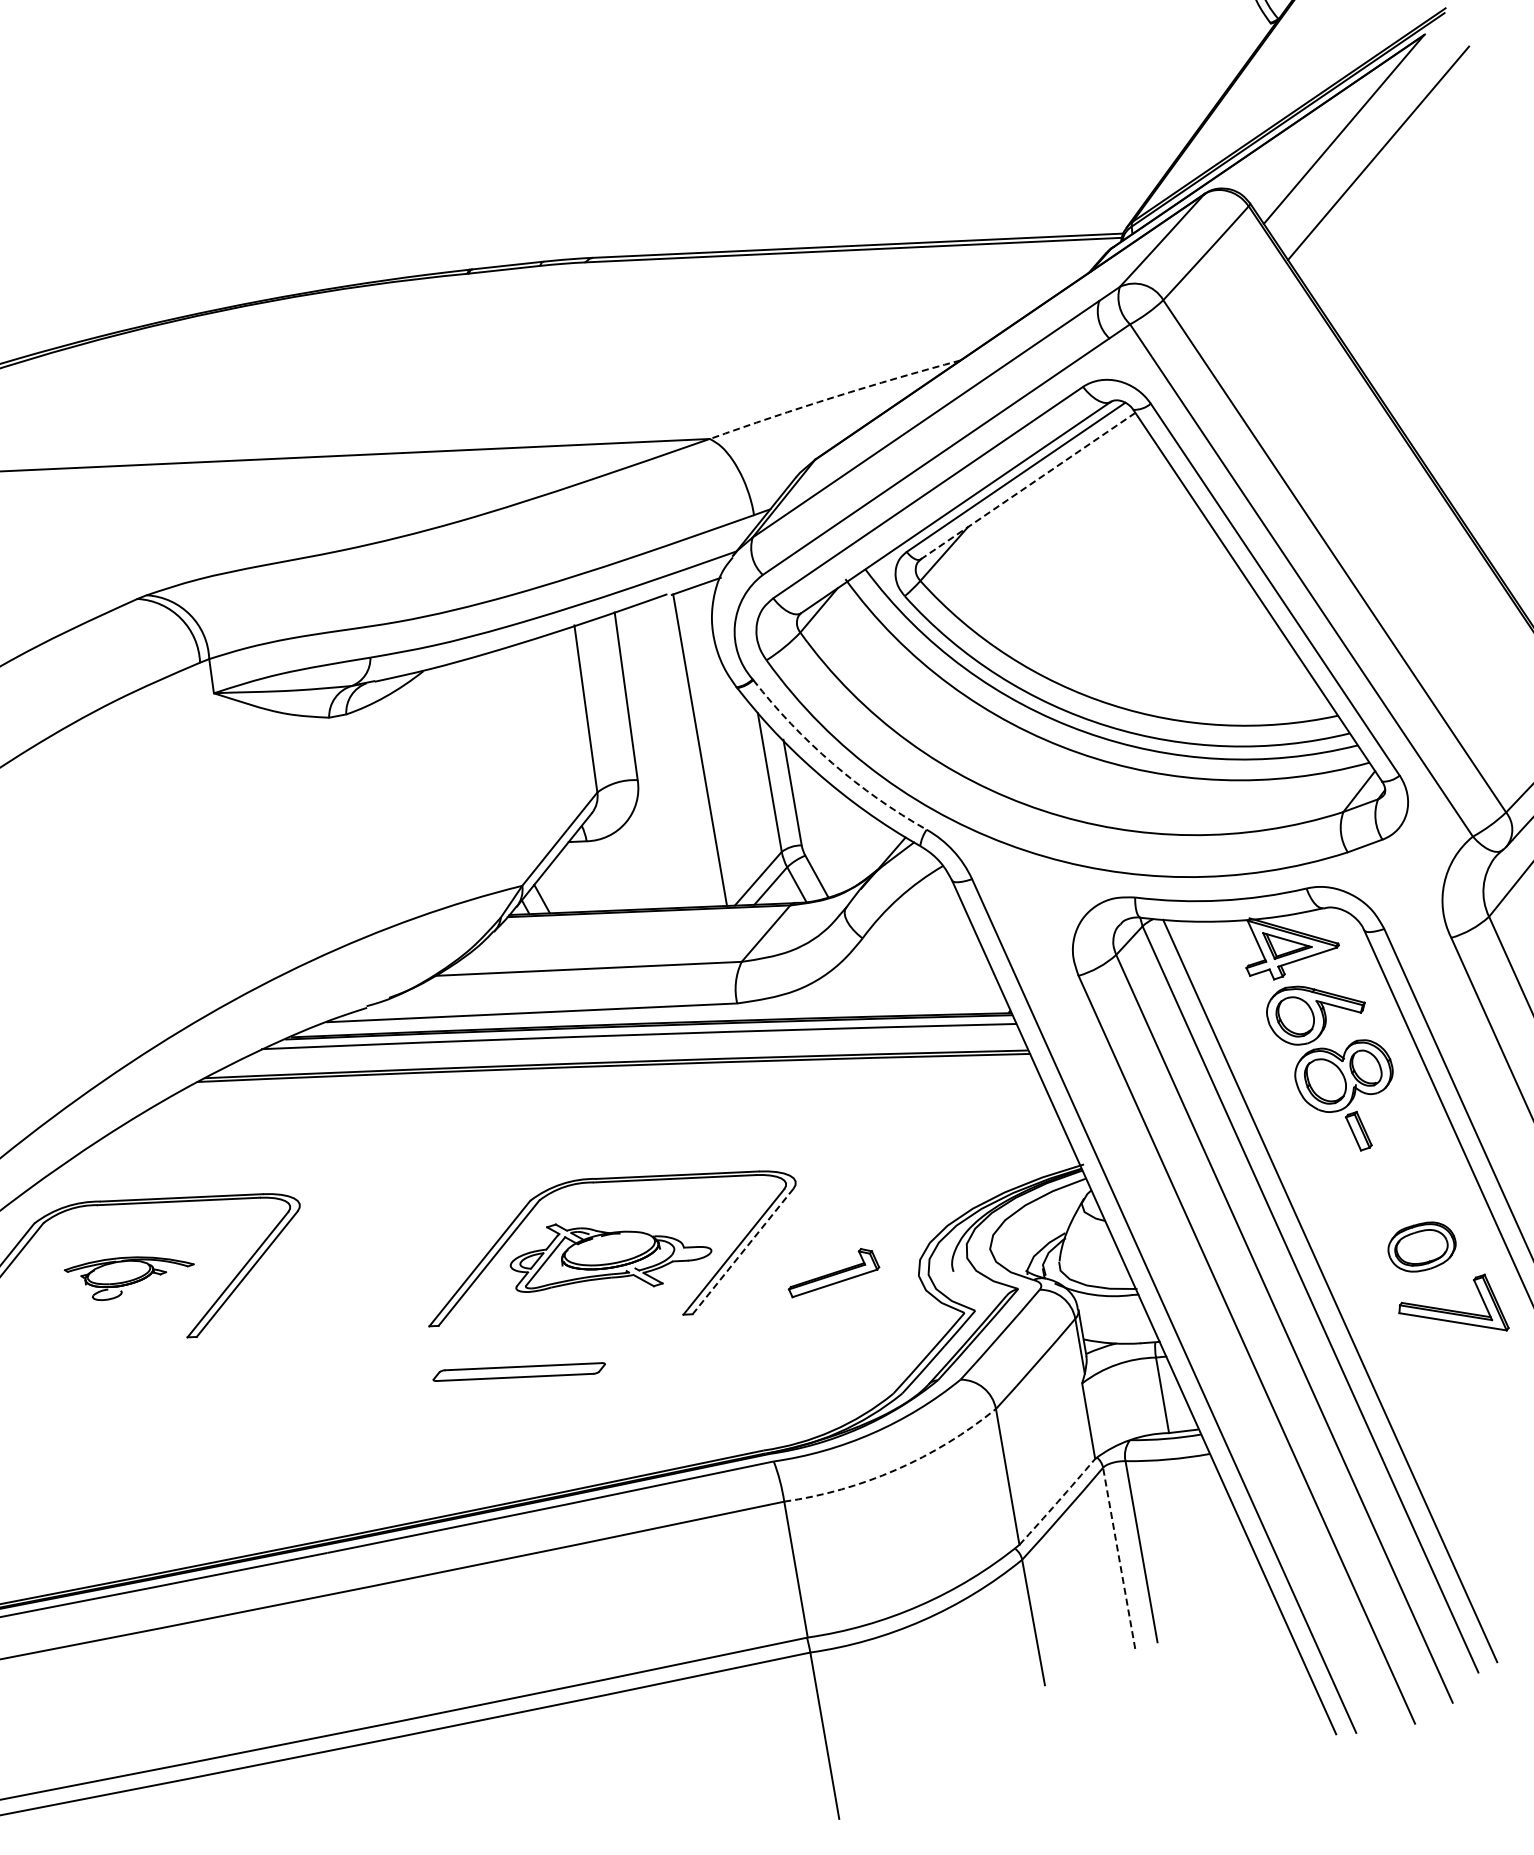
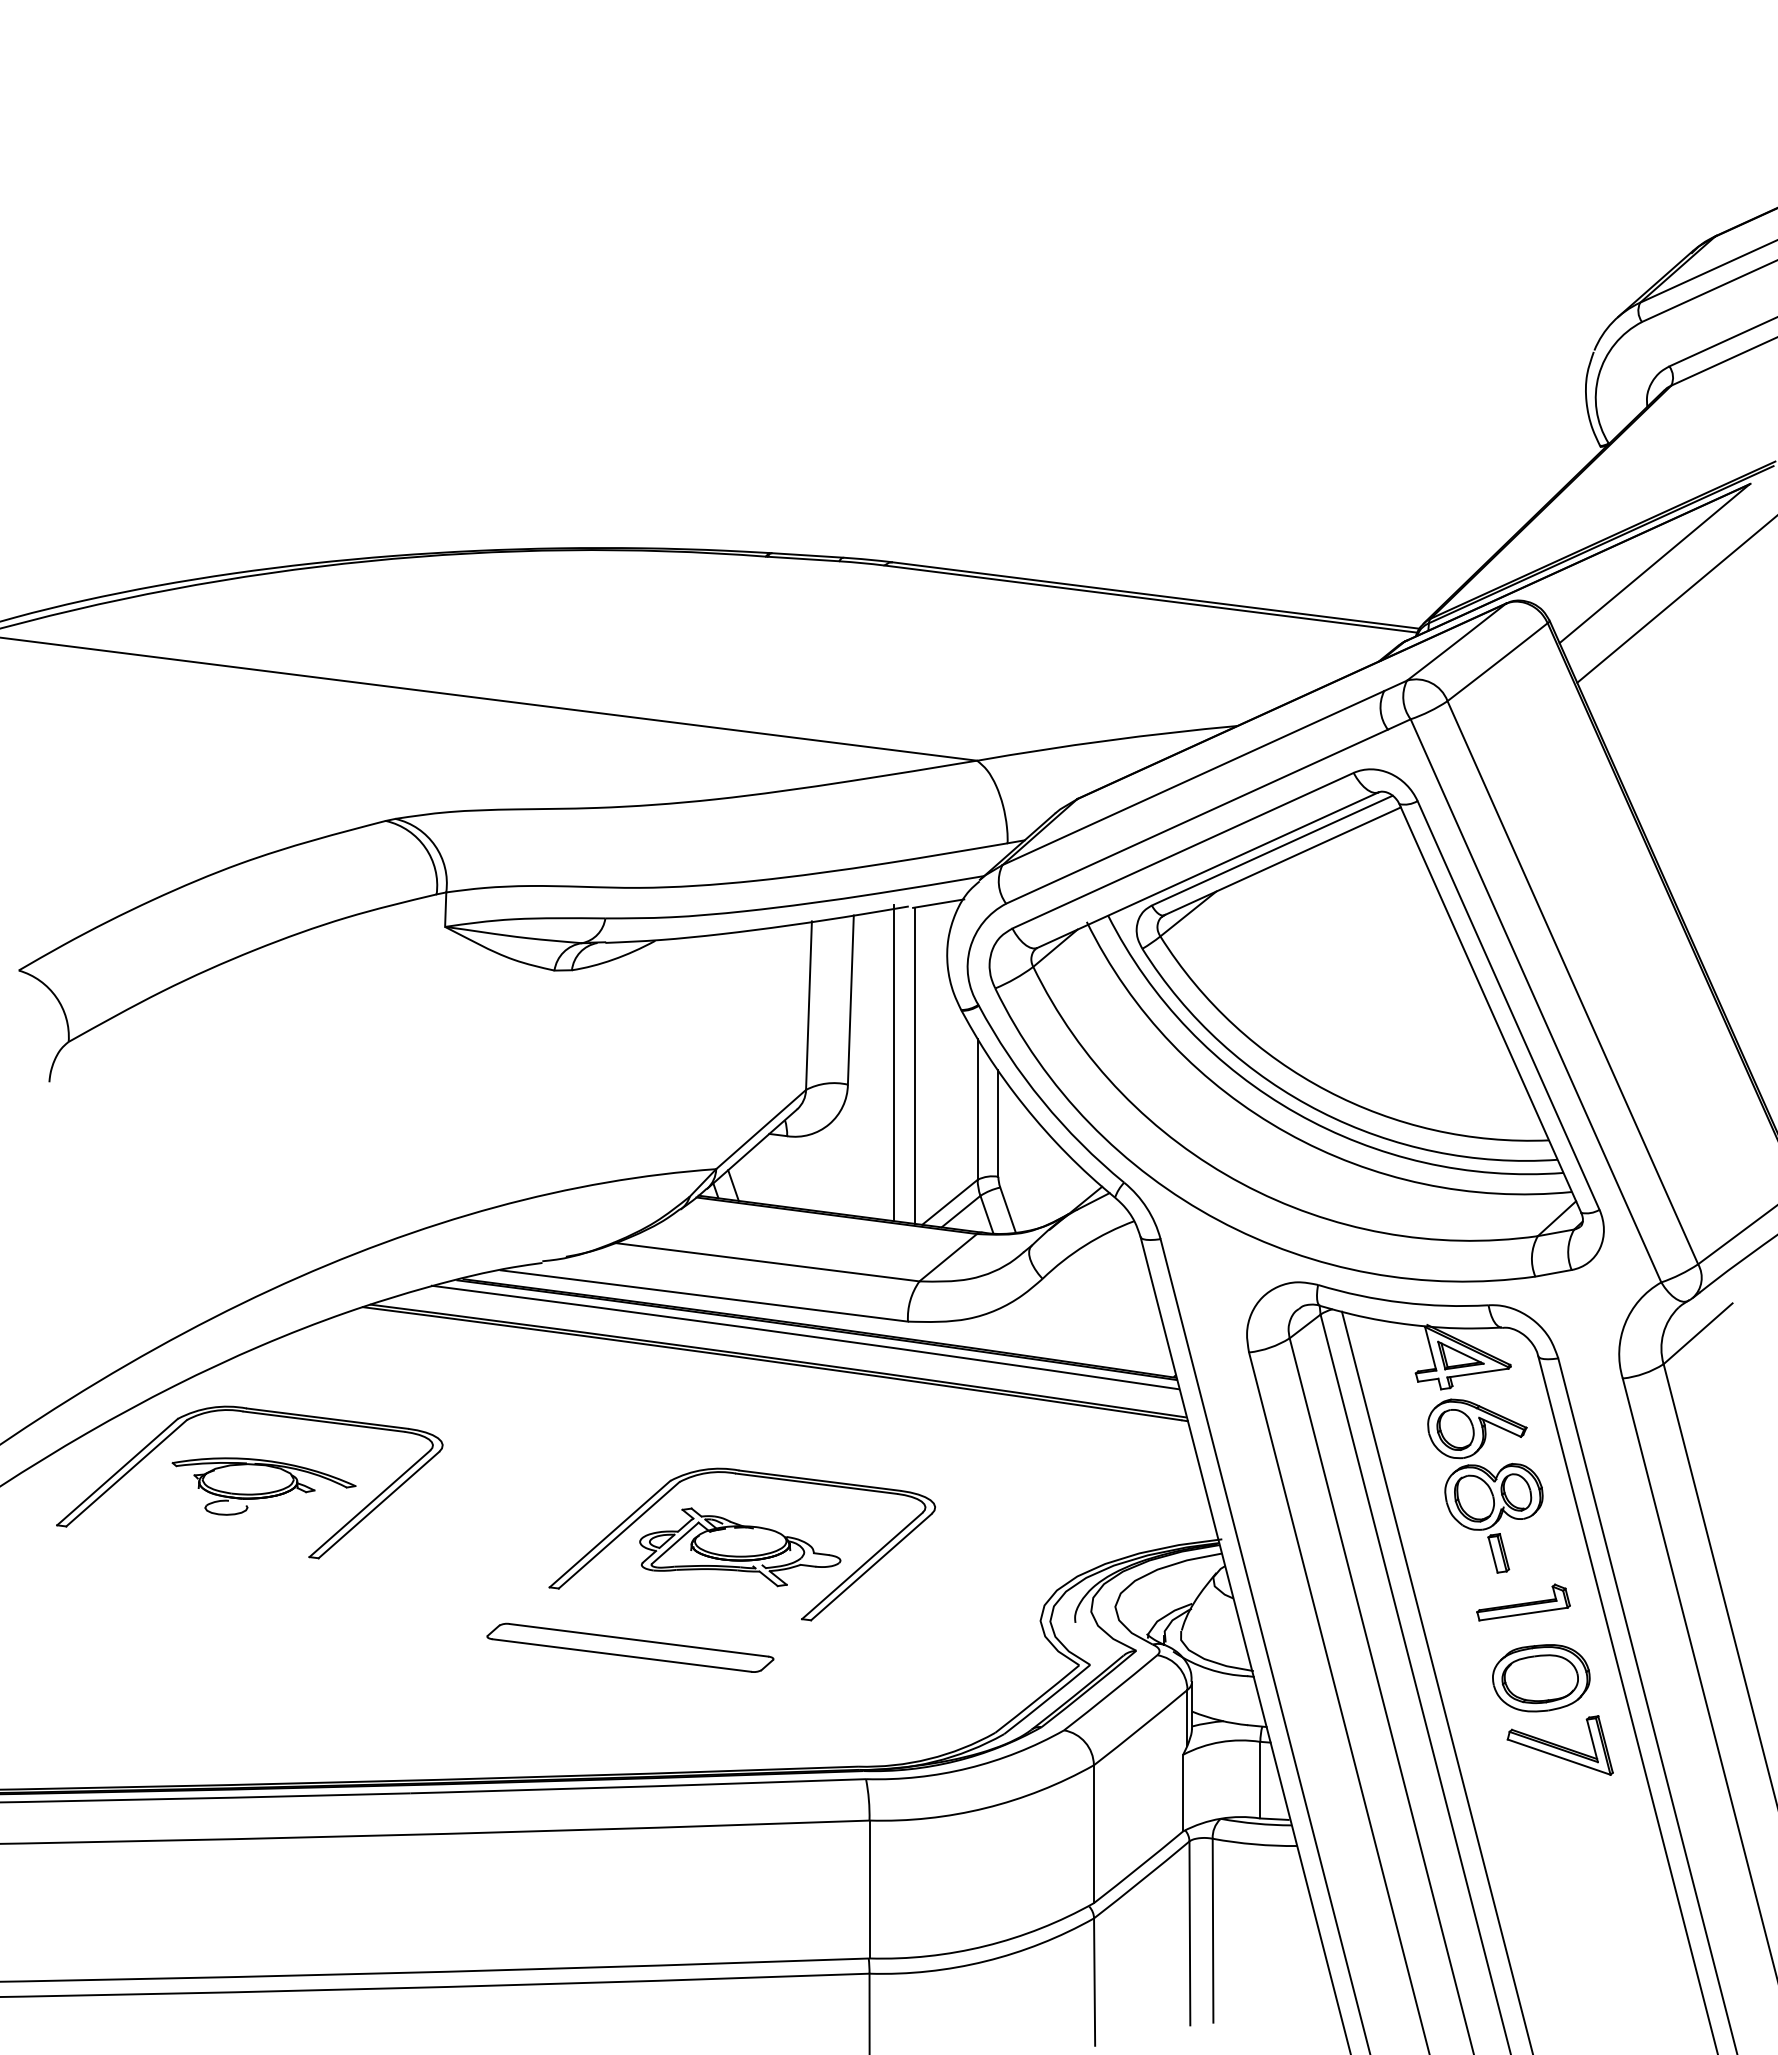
arc: (833, 397) -> (1106, 740), dashed -> solid
line: (1027, 486) -> (1282, 861), dashed -> solid
line: (678, 750) -> (893, 1062), added
arc: (832, 763) -> (1042, 1101), dashed -> solid
part: (1422, 1247) -> (1541, 1678), size x1.43
line: (743, 1251) -> (871, 1567), dashed -> solid
part: (832, 1271) -> (1523, 1602), moved
part: (130, 1275) -> (263, 1486), size x1.43
part: (519, 1371) -> (630, 1647), size x1.67
arc: (896, 1470) -> (985, 1808), dashed -> solid
arc: (1057, 1502) -> (1138, 1867), dashed -> solid
line: (1118, 1558) -> (1189, 1933), dashed -> solid

